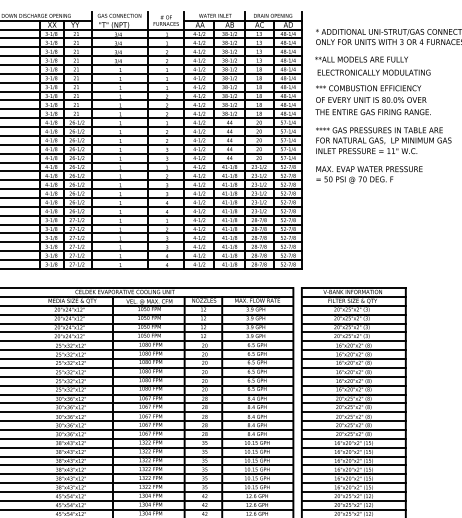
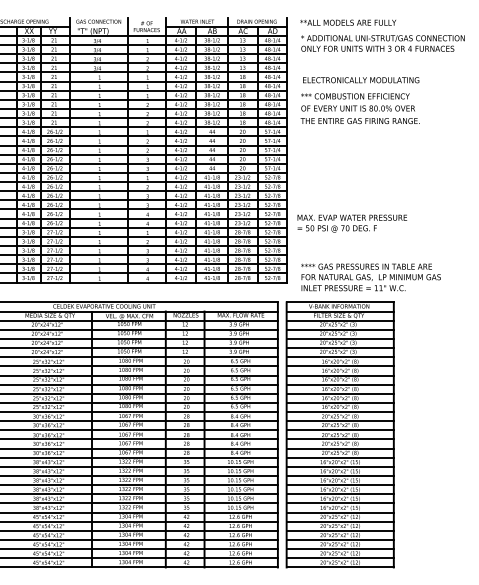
text: (360, 59) -> (347, 22), moved
text: (383, 140) -> (370, 277), moved
text: (369, 174) -> (352, 223), moved

